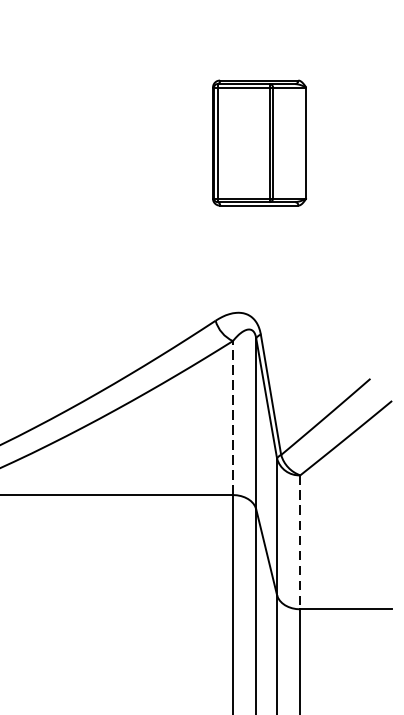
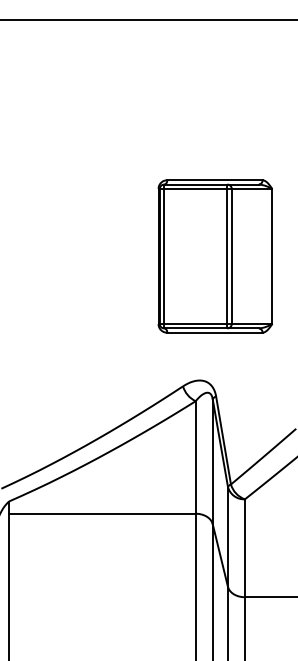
part: (258, 143) -> (214, 256), size x1.67
line: (232, 416) -> (195, 456), dashed -> solid
line: (299, 542) -> (244, 548), dashed -> solid

